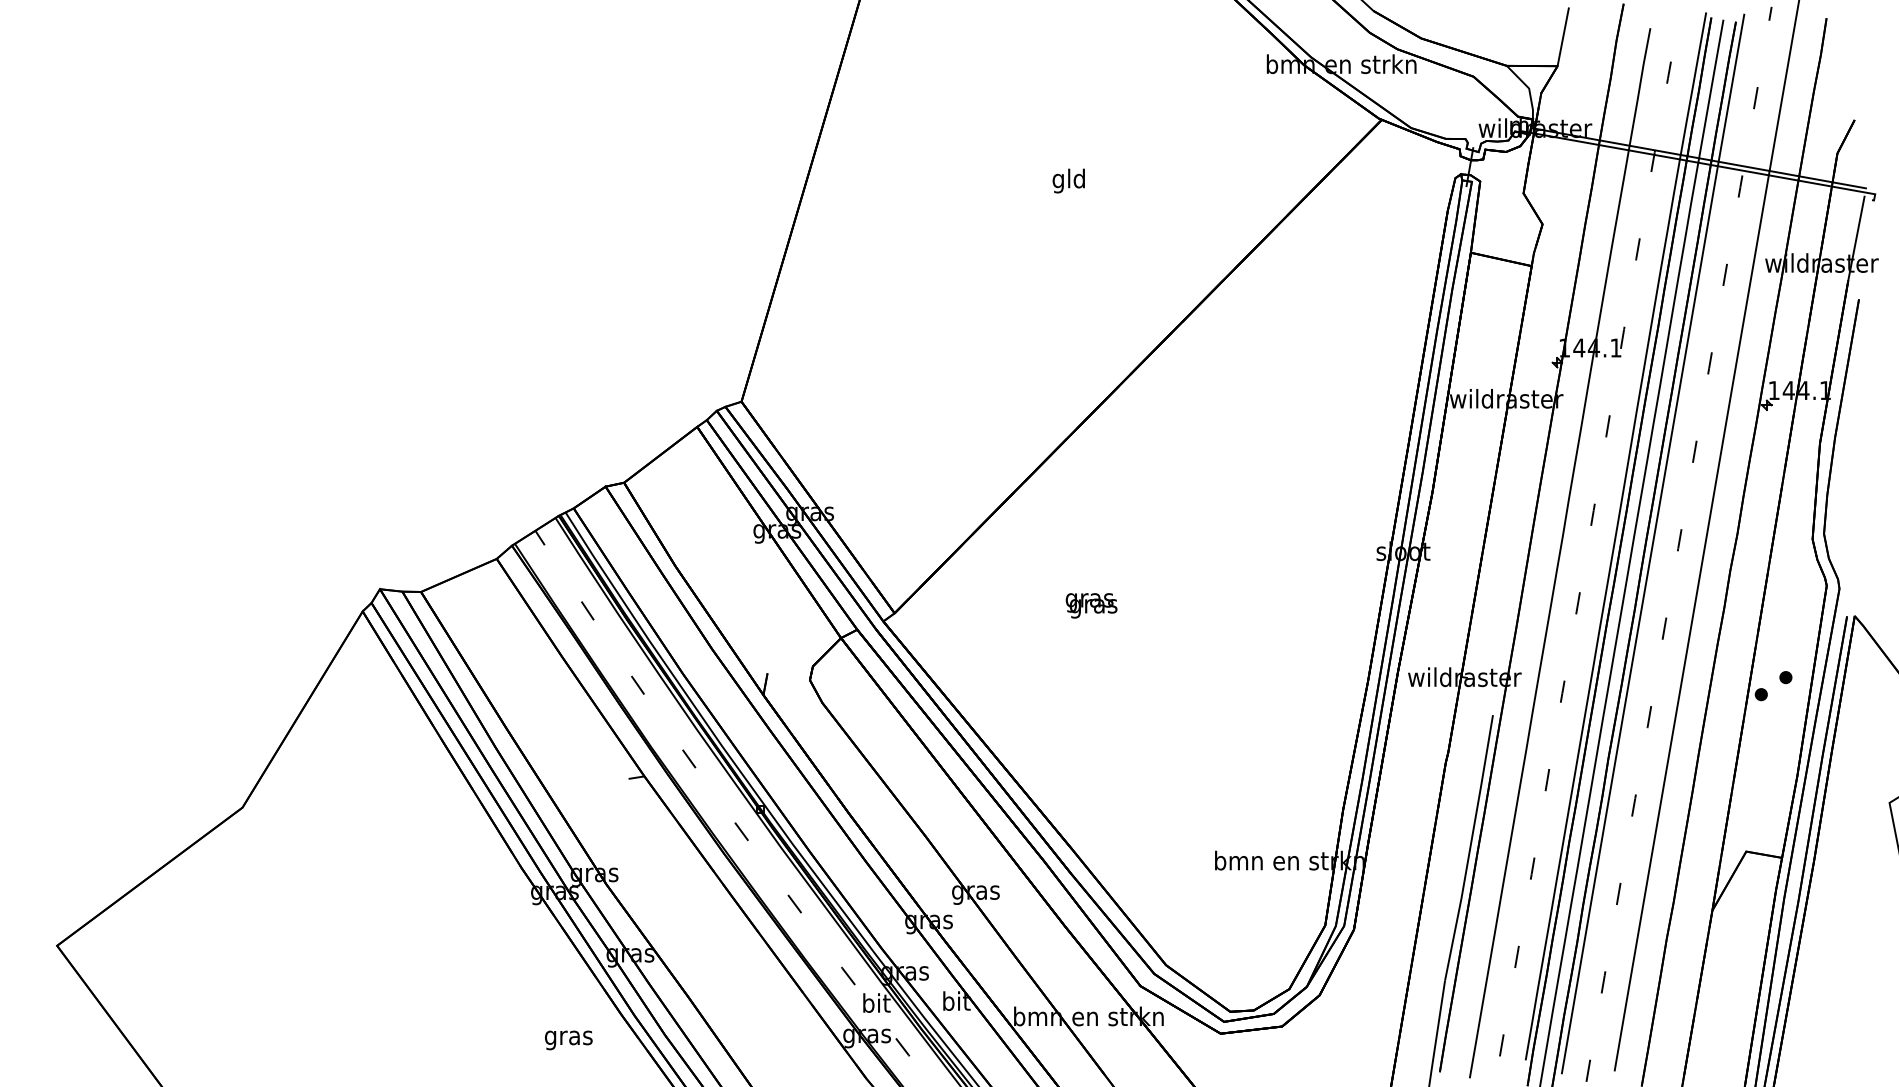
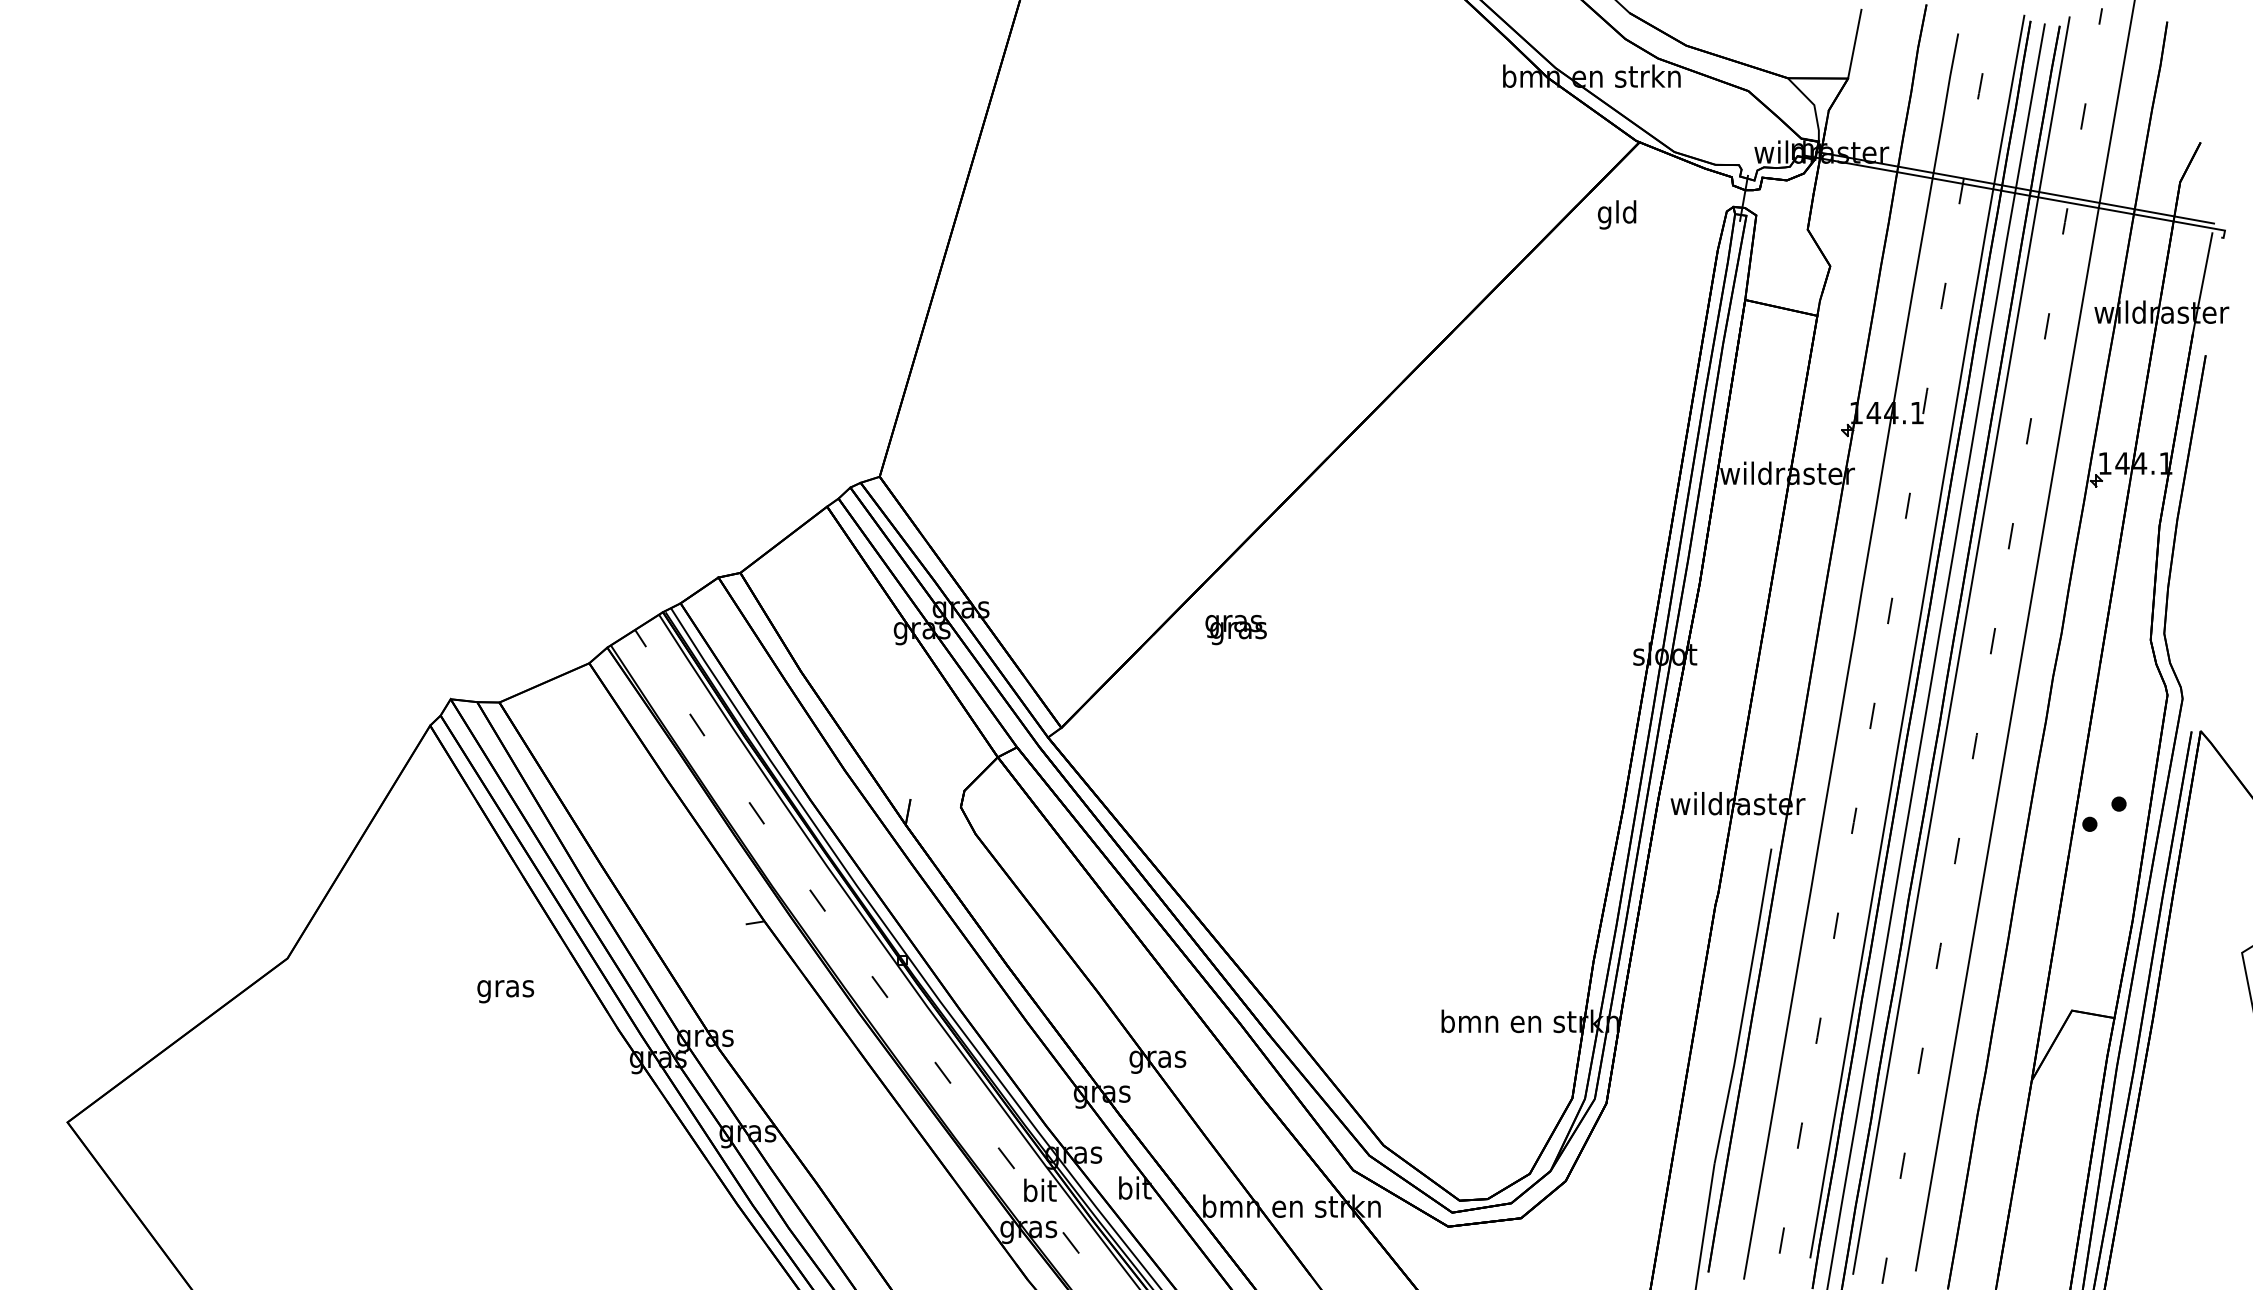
text: (1068, 180) -> (1616, 214), moved
text: (1091, 606) -> (1235, 630), moved
text: (568, 1040) -> (505, 991), moved

